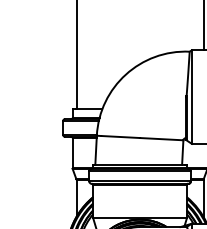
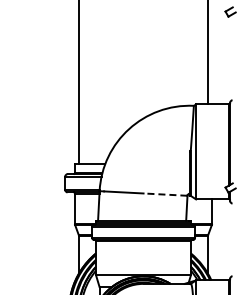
line: (161, 139) -> (165, 194), solid -> dashed

